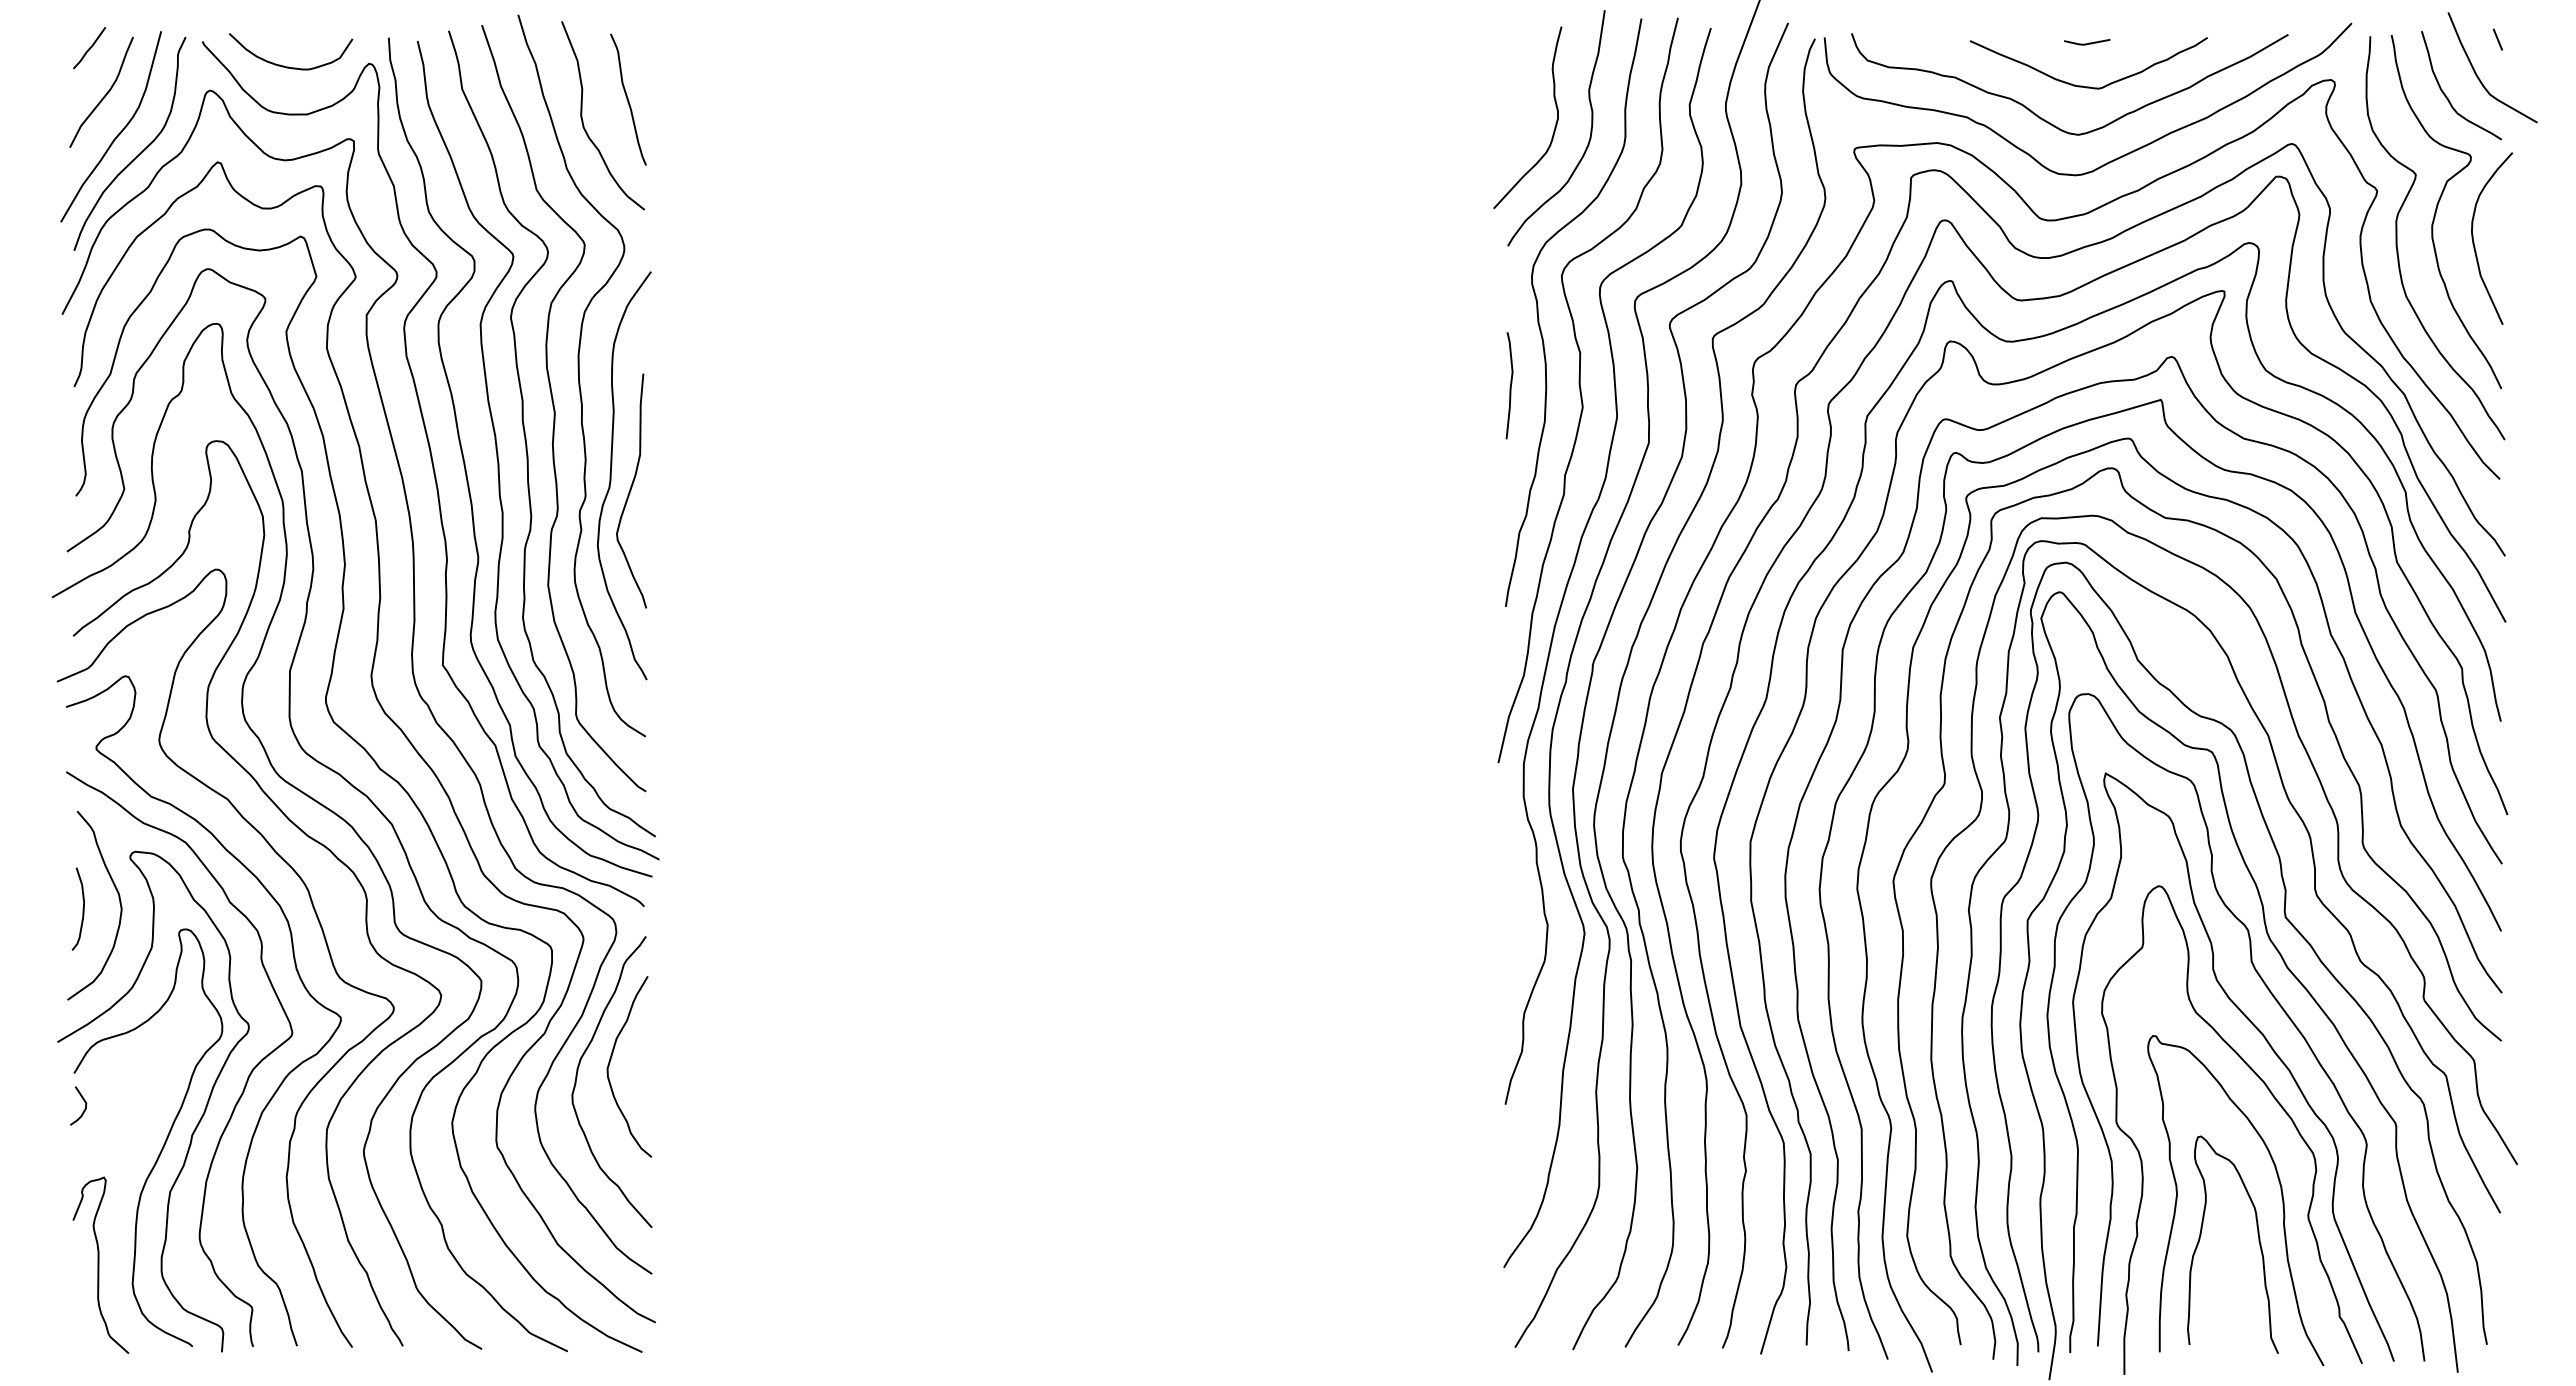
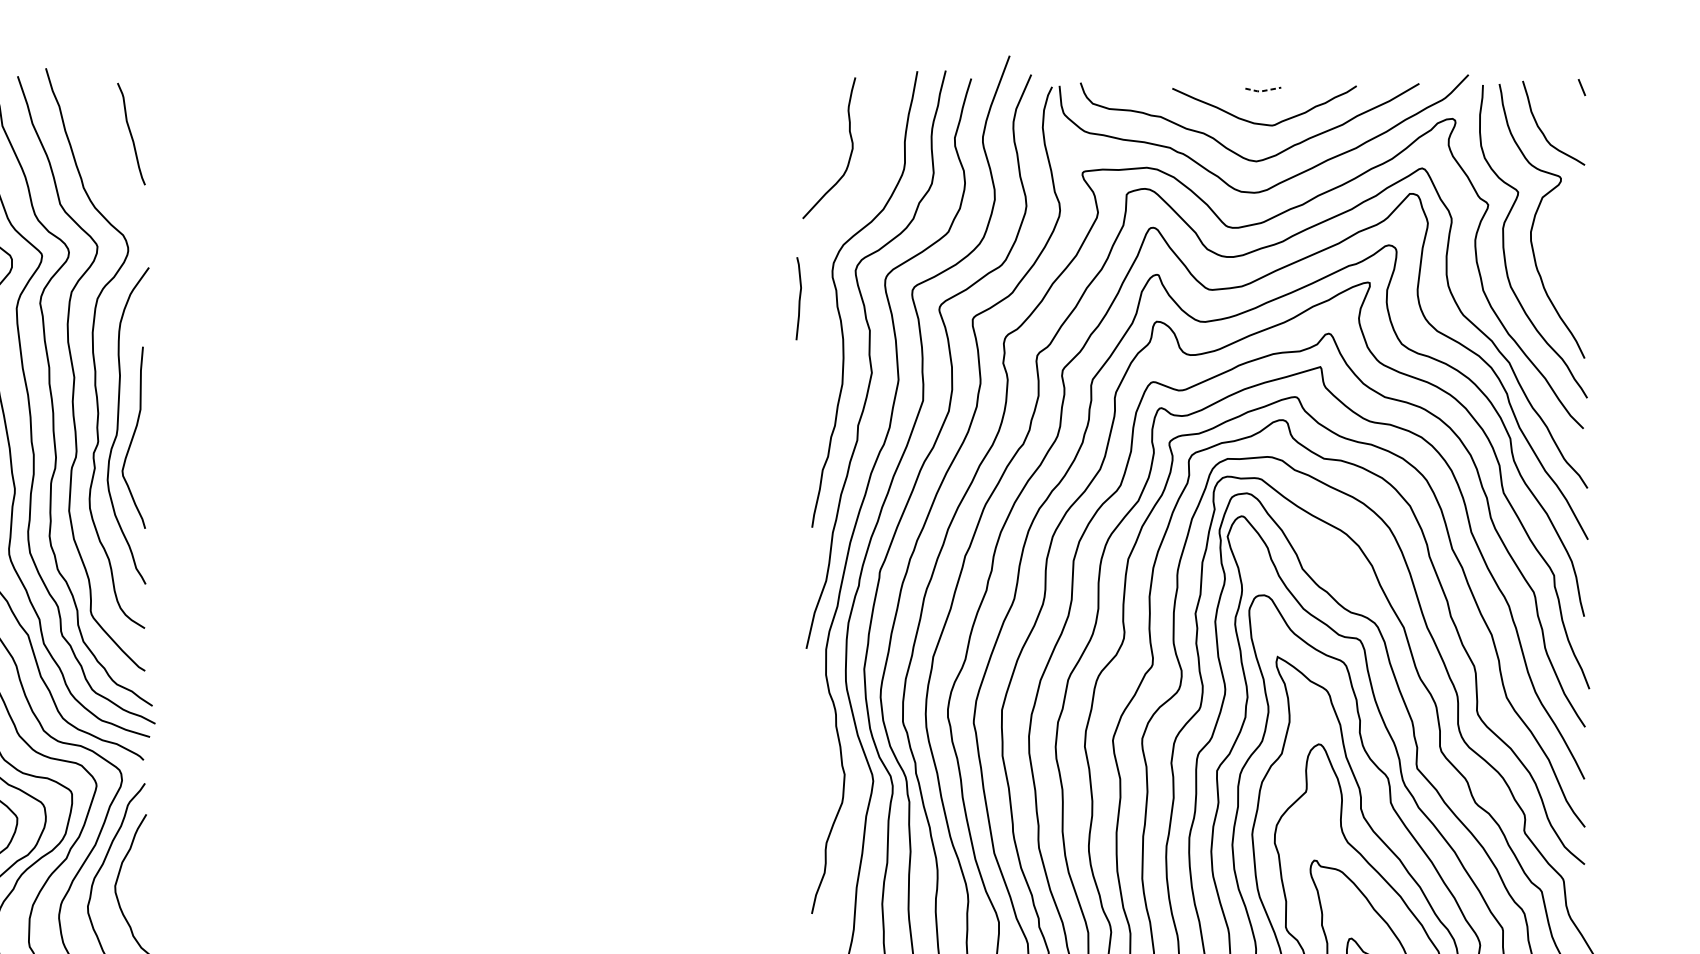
line: (2086, 44) -> (1262, 91), solid -> dashed
curve: (2479, 77) -> (1567, 116), removed
curve: (583, 120) -> (96, 150), removed
curve: (1589, 136) -> (877, 162), removed
curve: (2474, 242) -> (1563, 244), removed
curve: (1510, 385) -> (799, 298), moved

